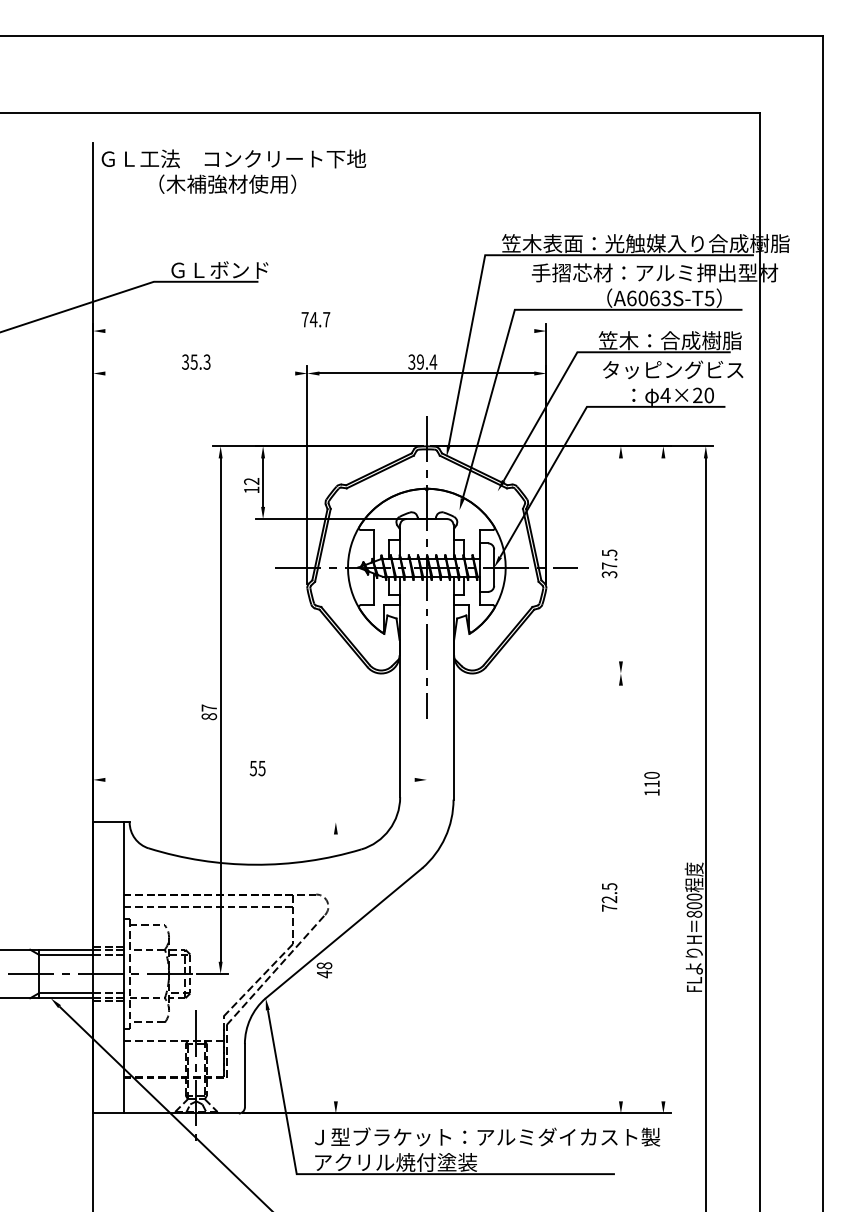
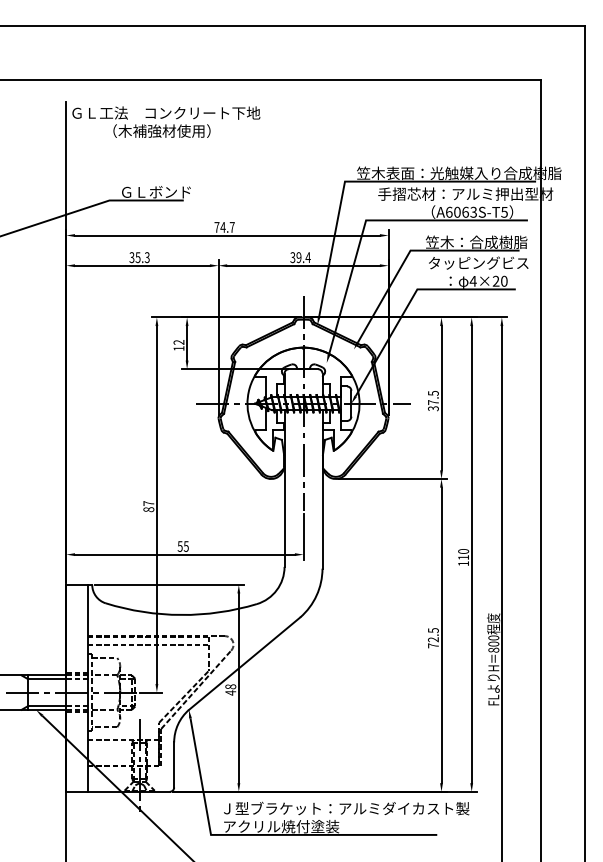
line: (318, 331) -> (226, 235), added
line: (198, 373) -> (141, 265), added
line: (620, 560) -> (441, 398), added
line: (551, 674) -> (392, 479), added
line: (426, 755) -> (303, 537), added
line: (259, 779) -> (184, 554), added
line: (663, 779) -> (471, 554), added
line: (238, 821) -> (169, 584), added
line: (620, 893) -> (441, 635), added
line: (335, 968) -> (238, 688), added

